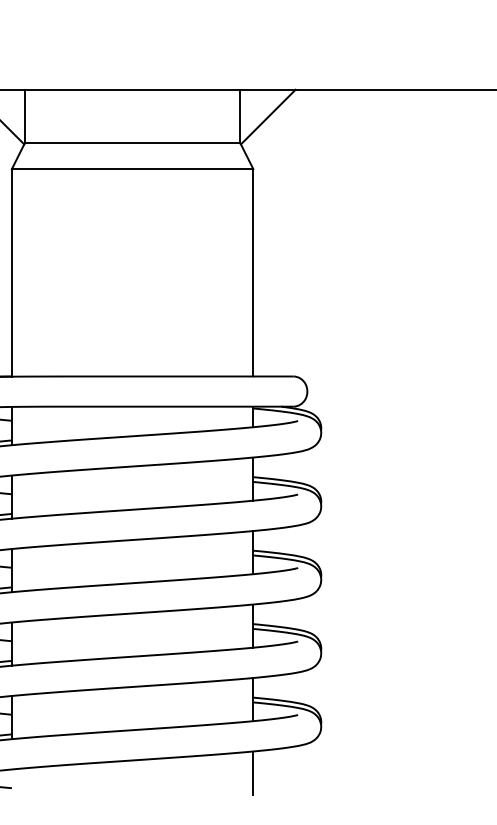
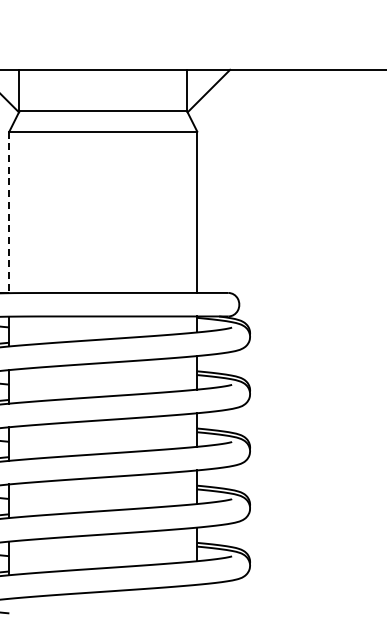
line: (12, 273) -> (9, 212), solid -> dashed
line: (253, 772) -> (197, 601), removed

